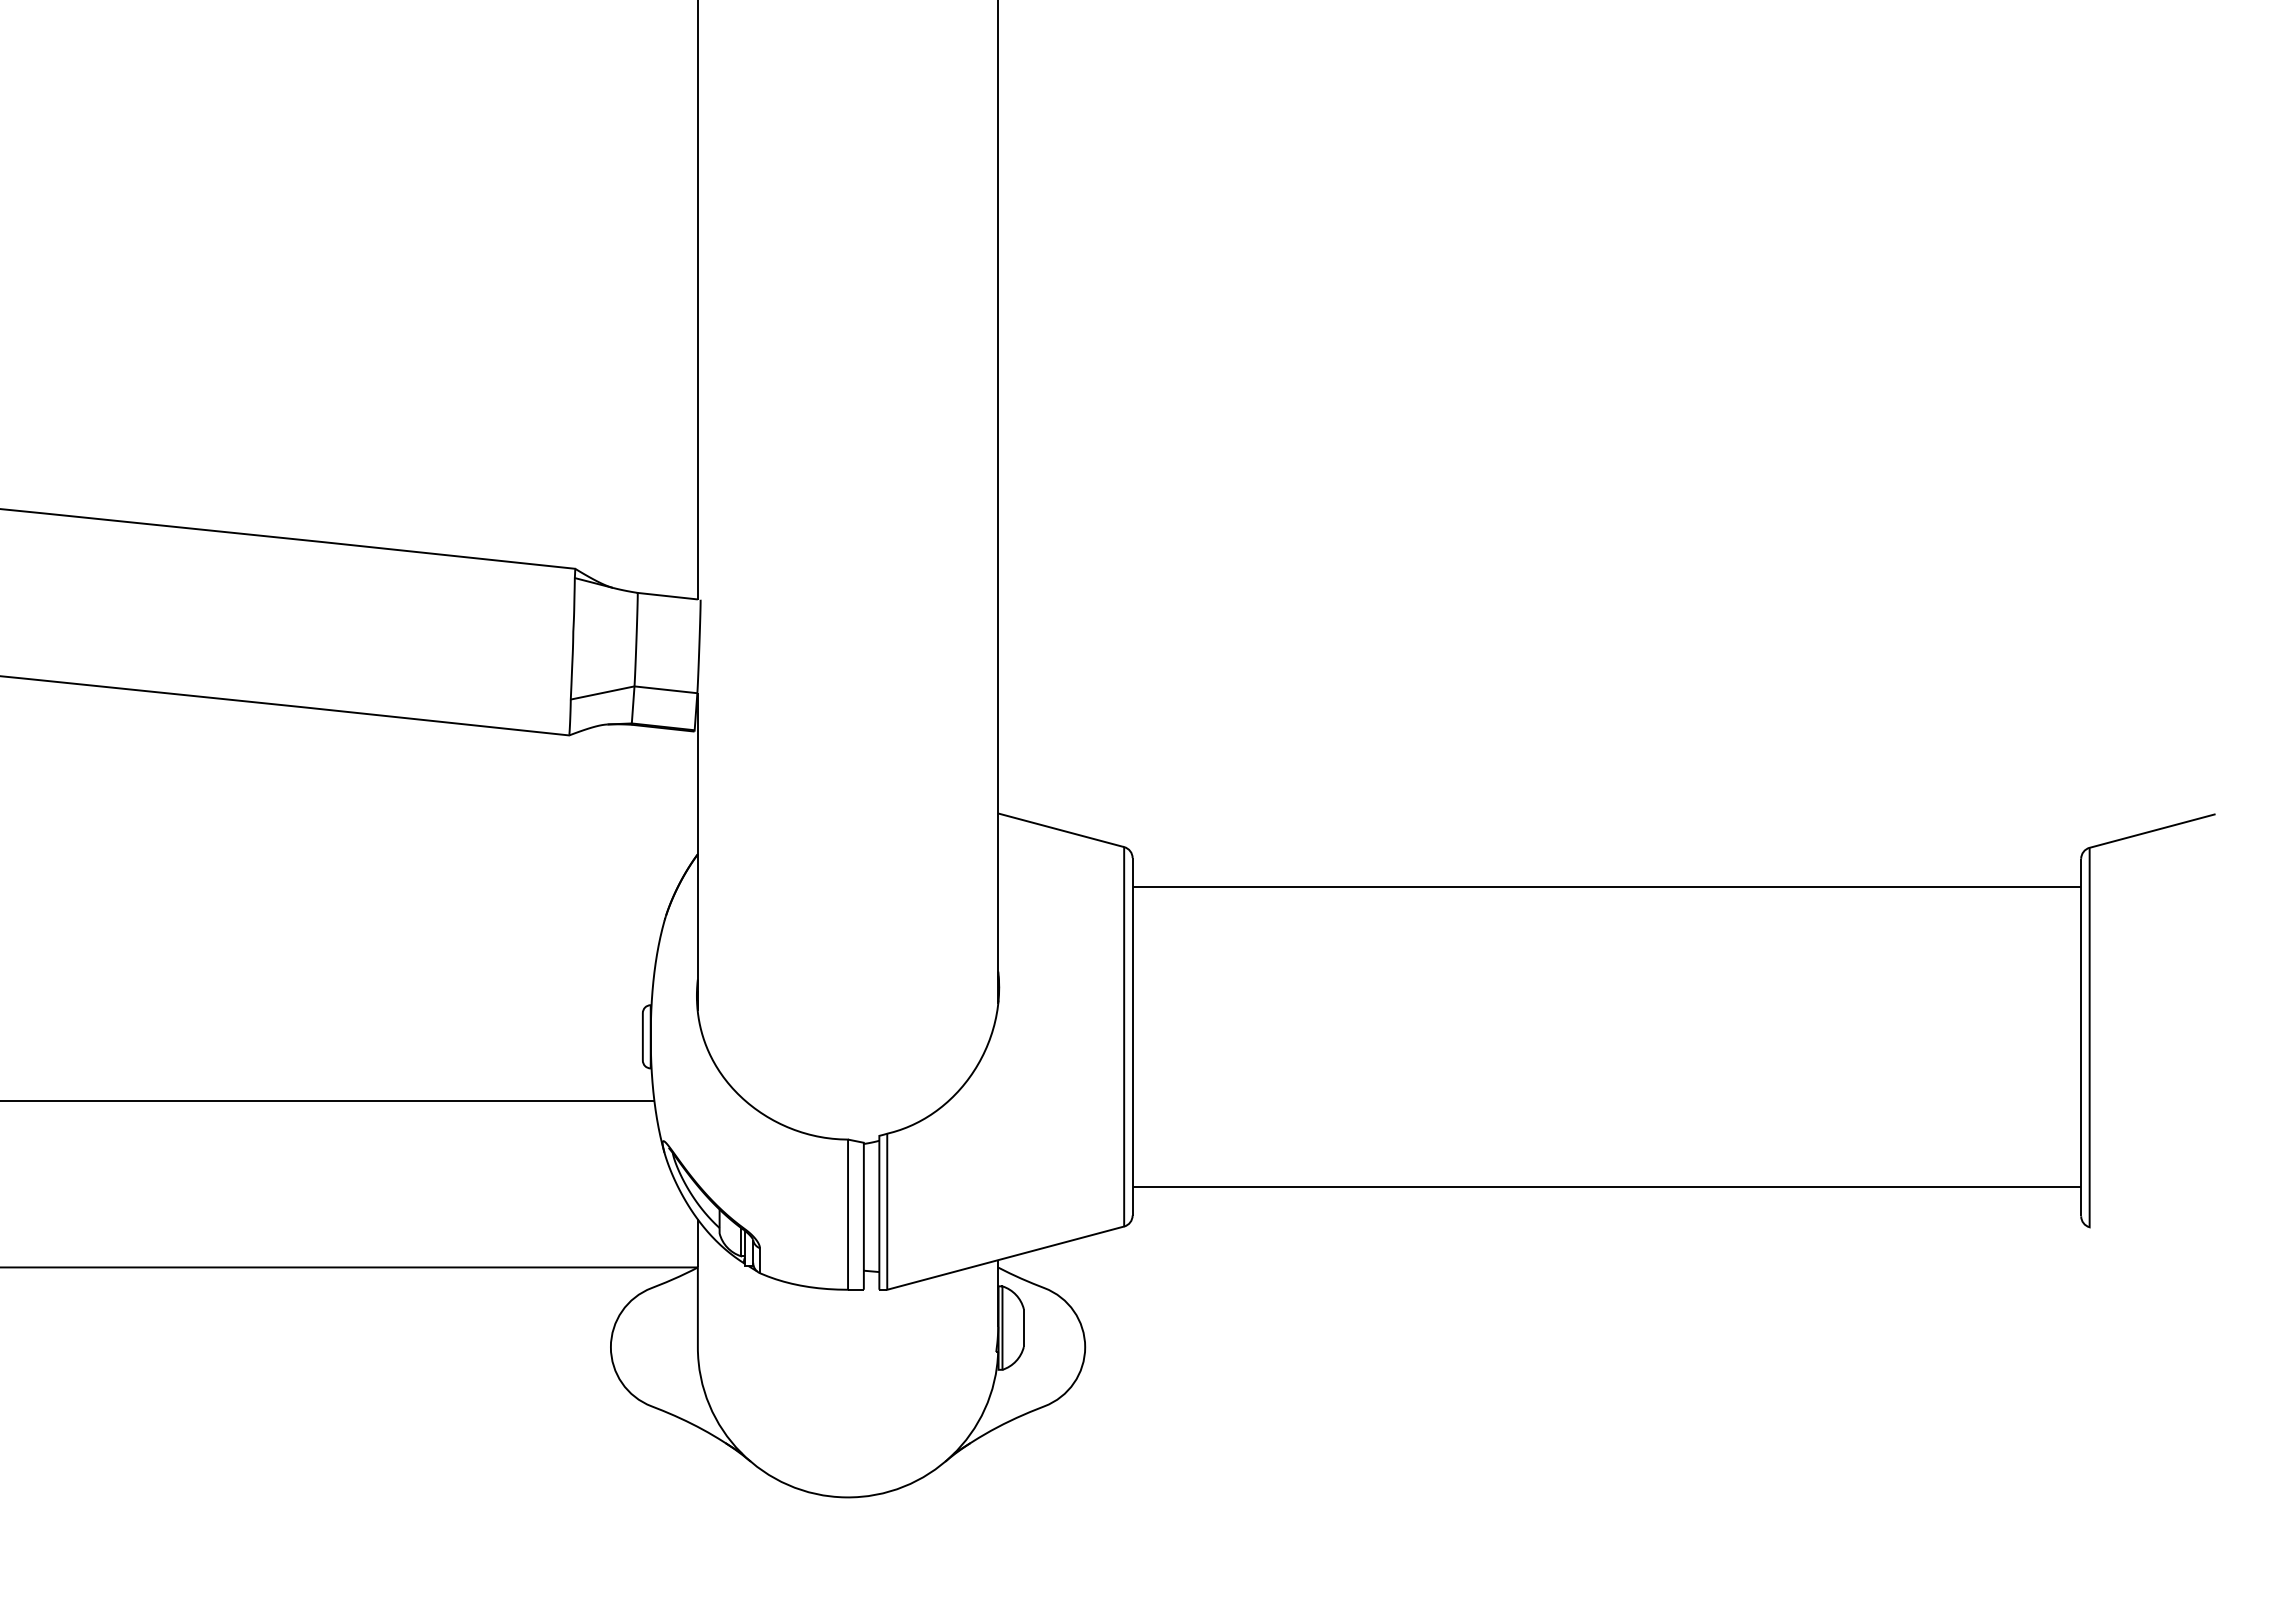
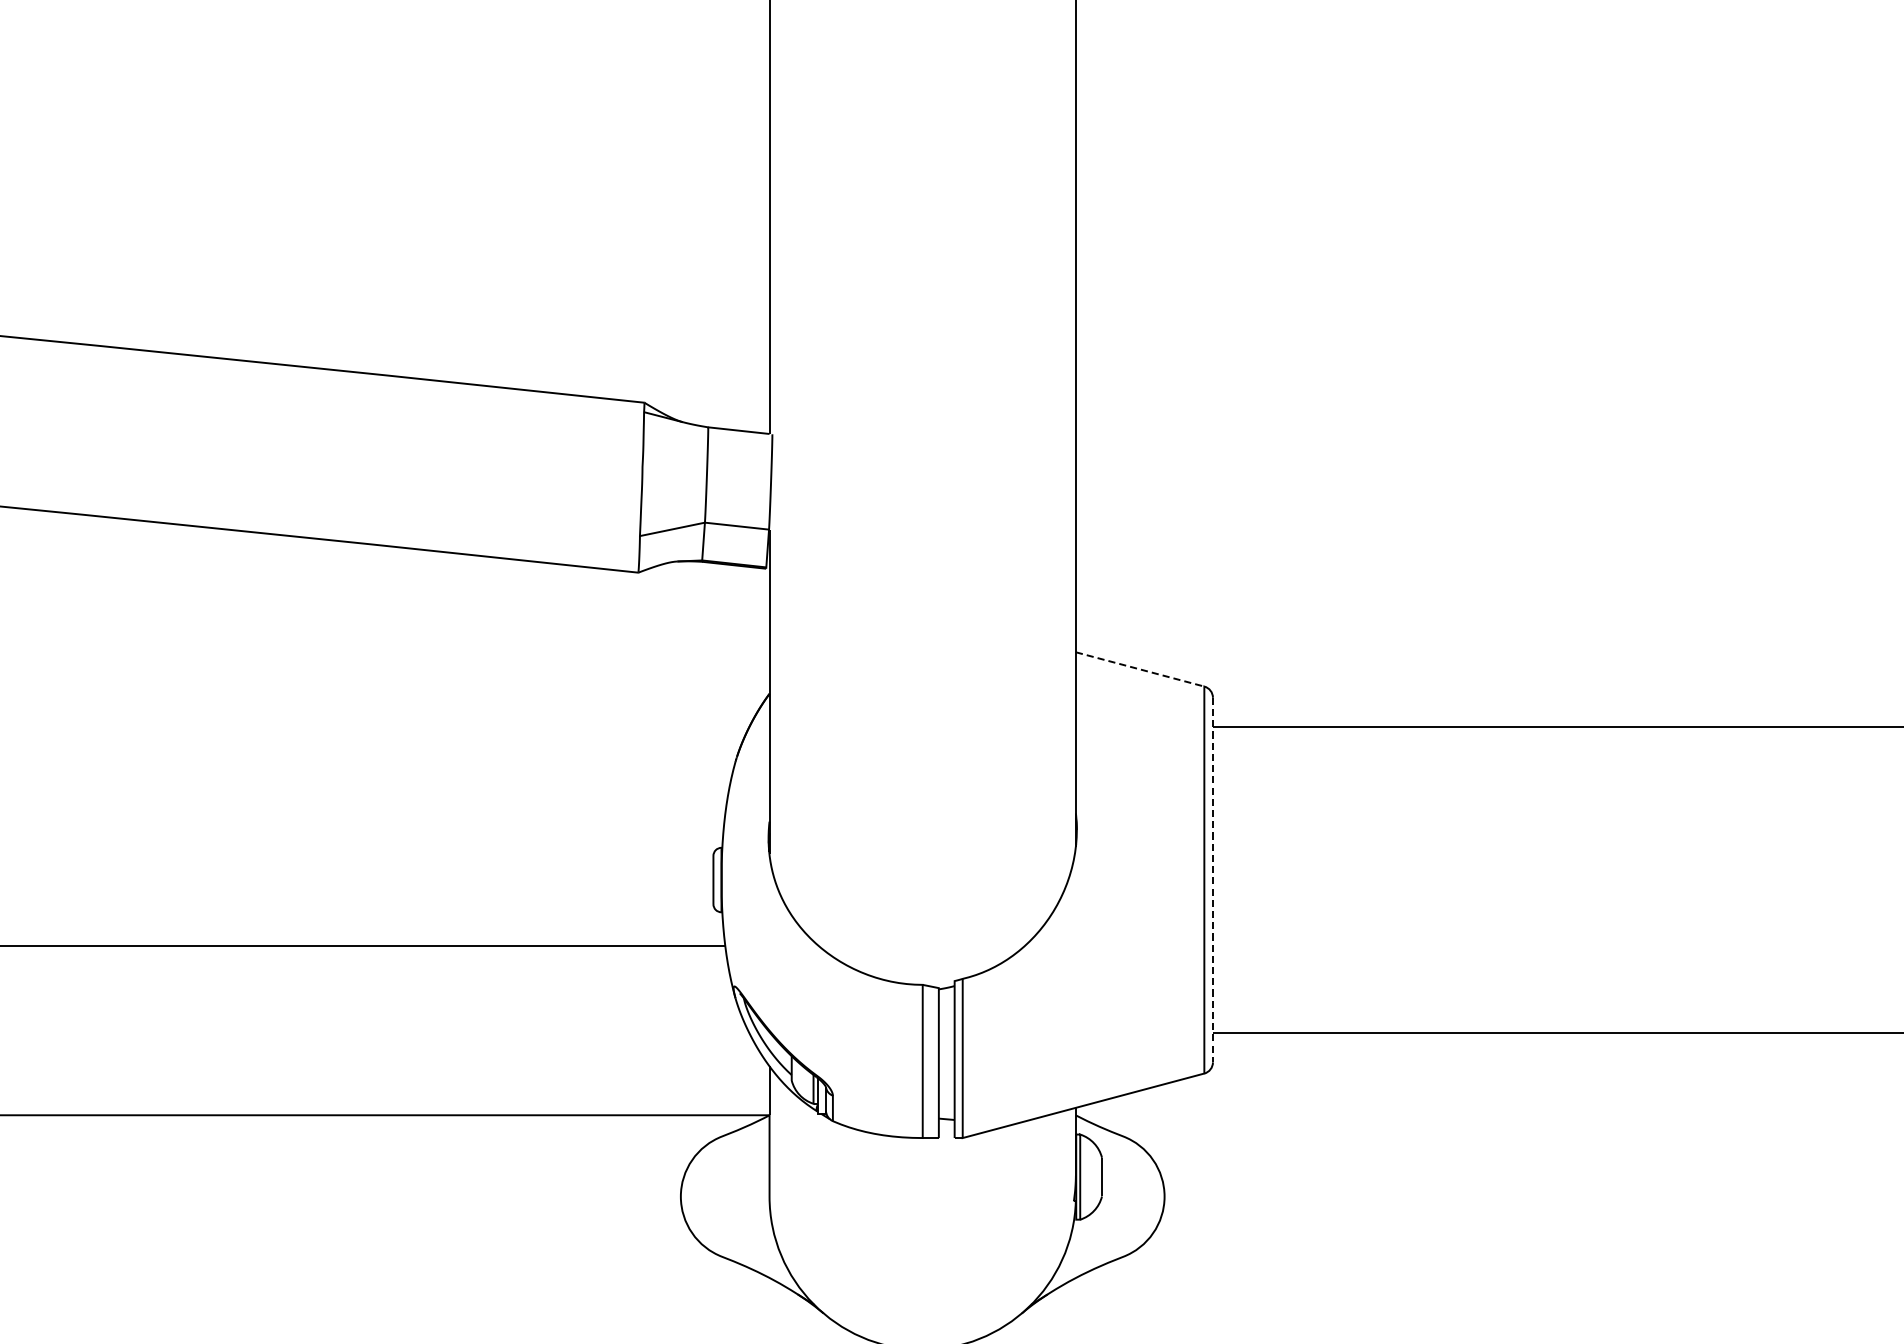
line: (1061, 830) -> (1140, 669), solid -> dashed
line: (1132, 1036) -> (1212, 879), solid -> dashed

